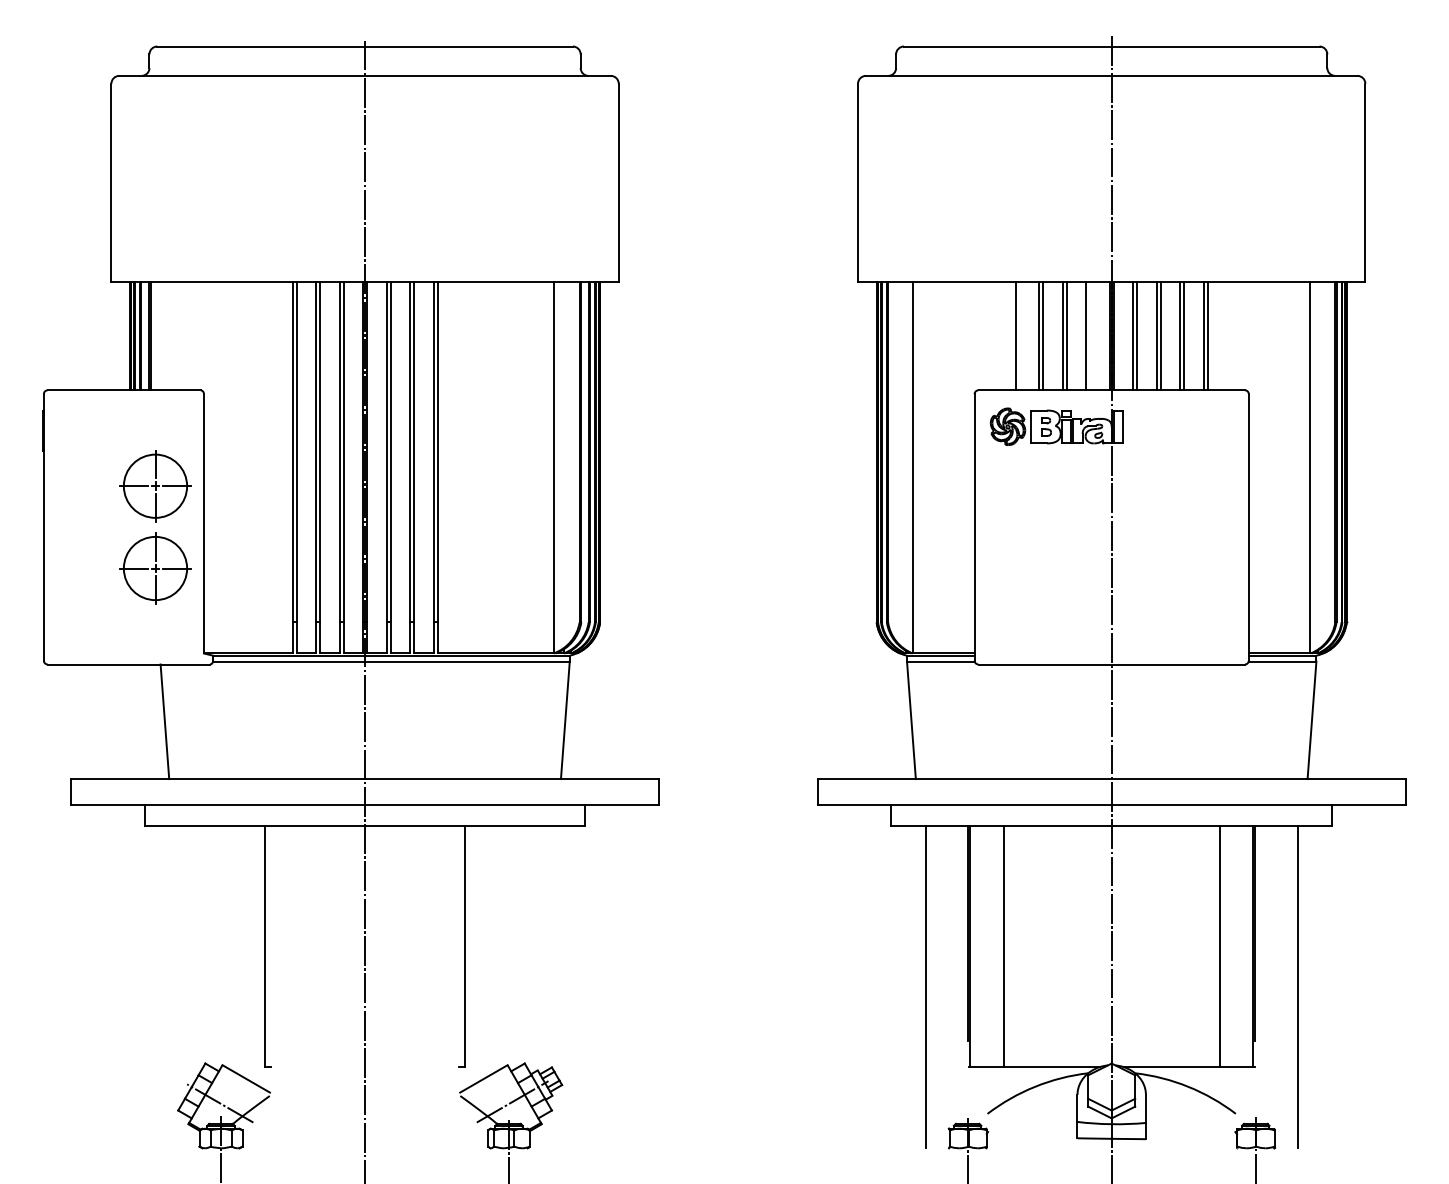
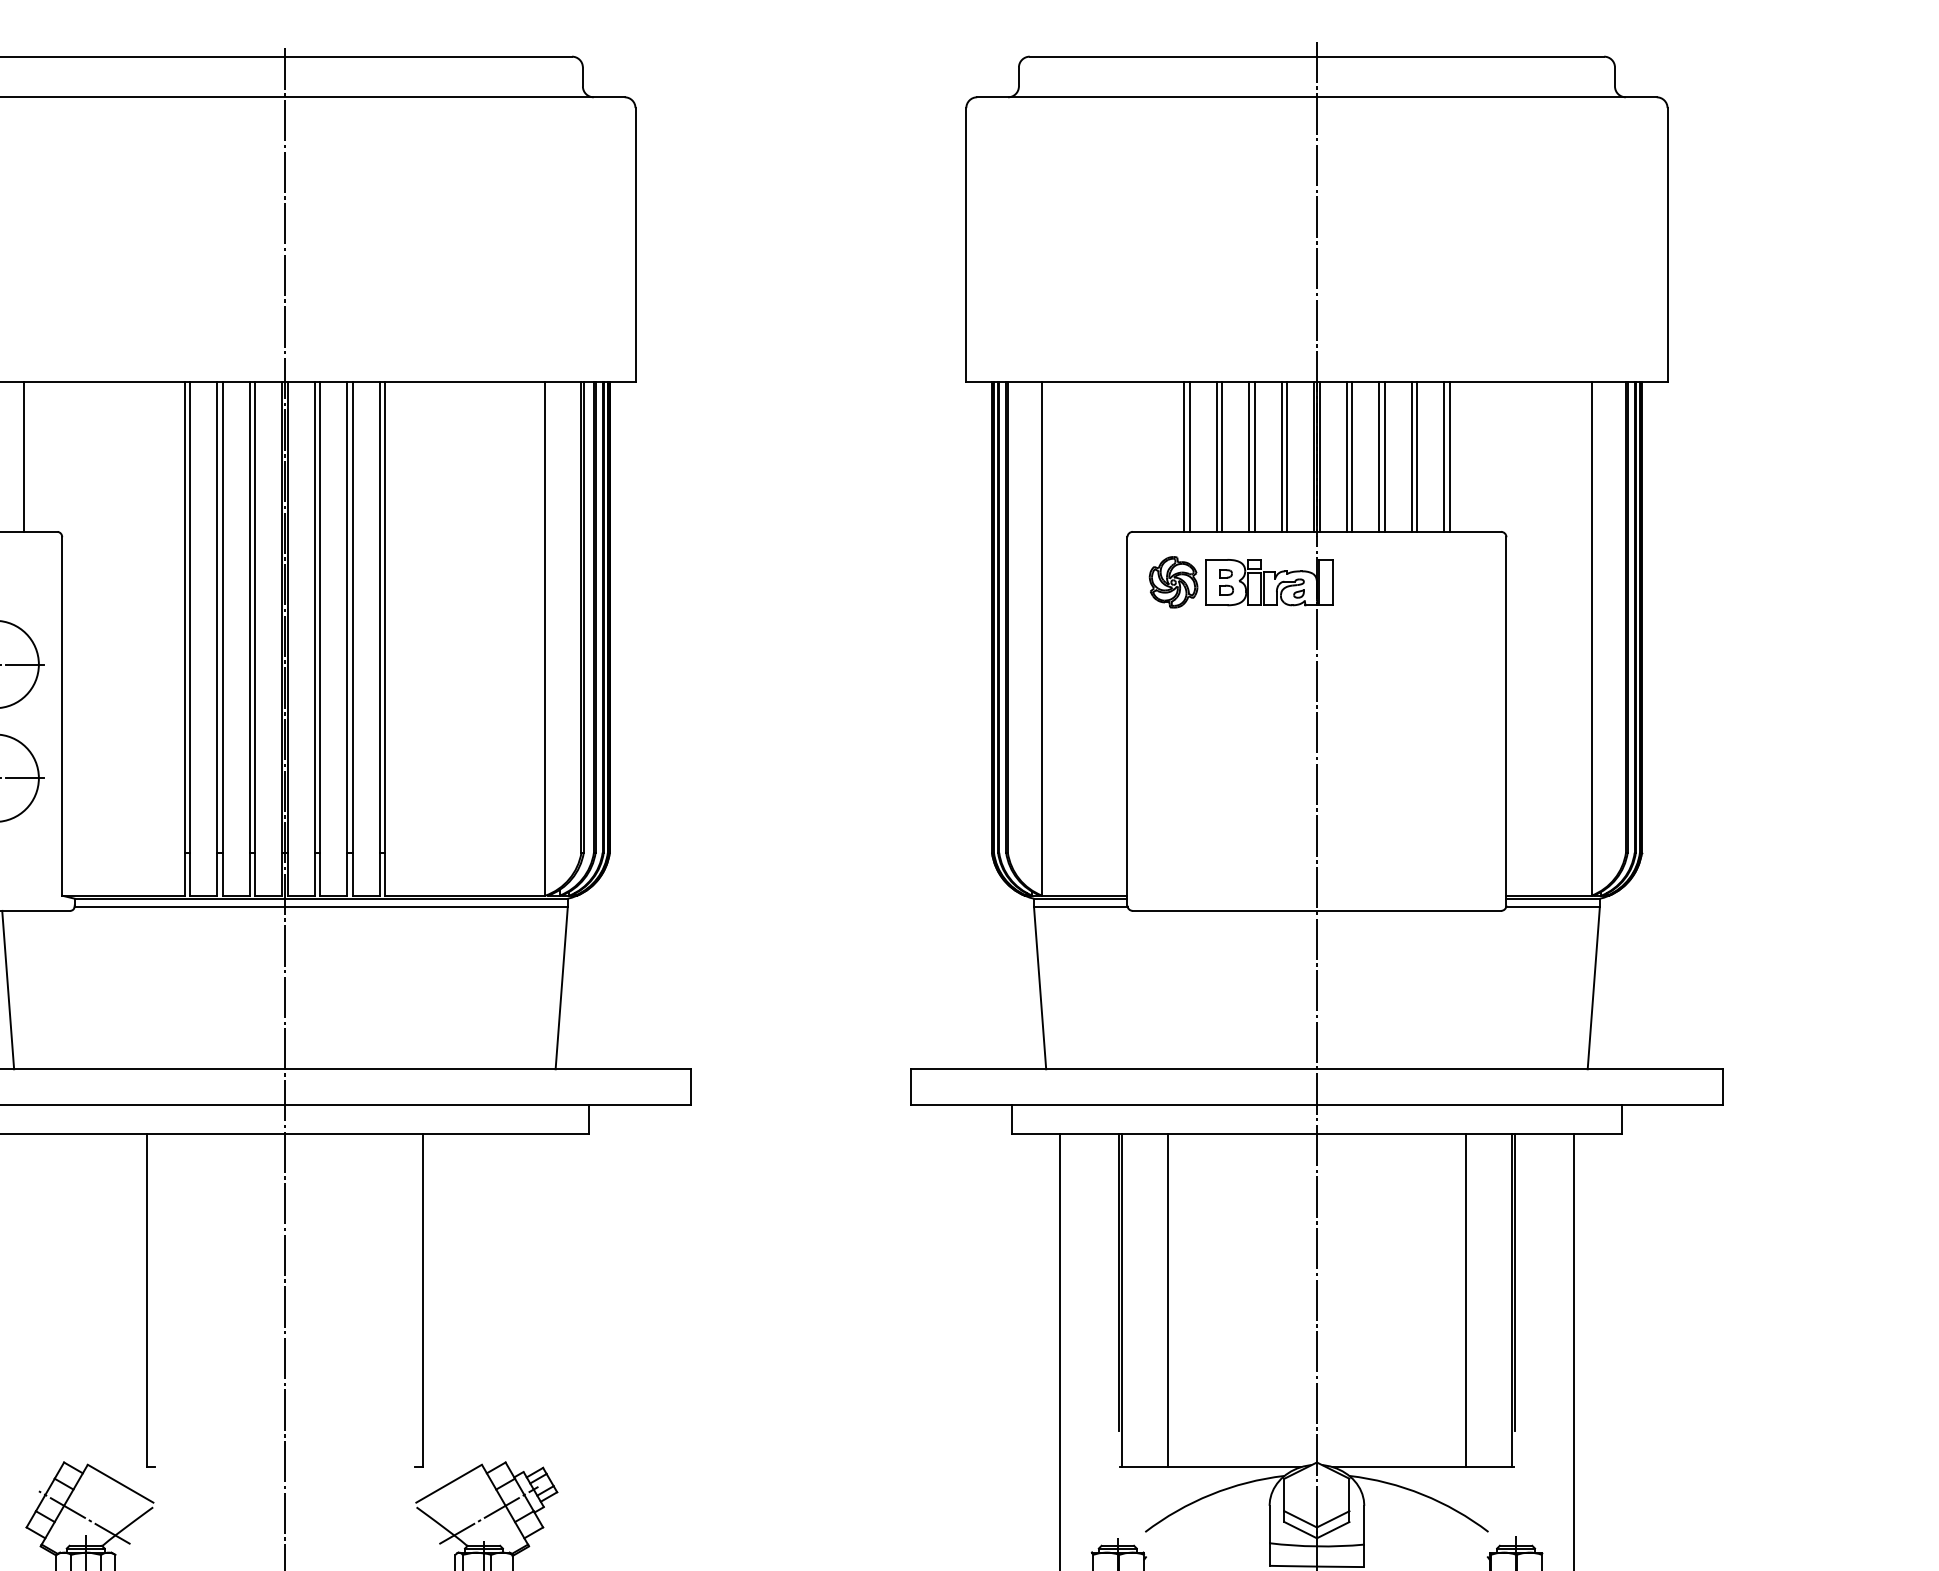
line: (176, 335) -> (24, 456), added
line: (1019, 335) -> (1189, 456), added
line: (1090, 335) -> (1287, 456), added

